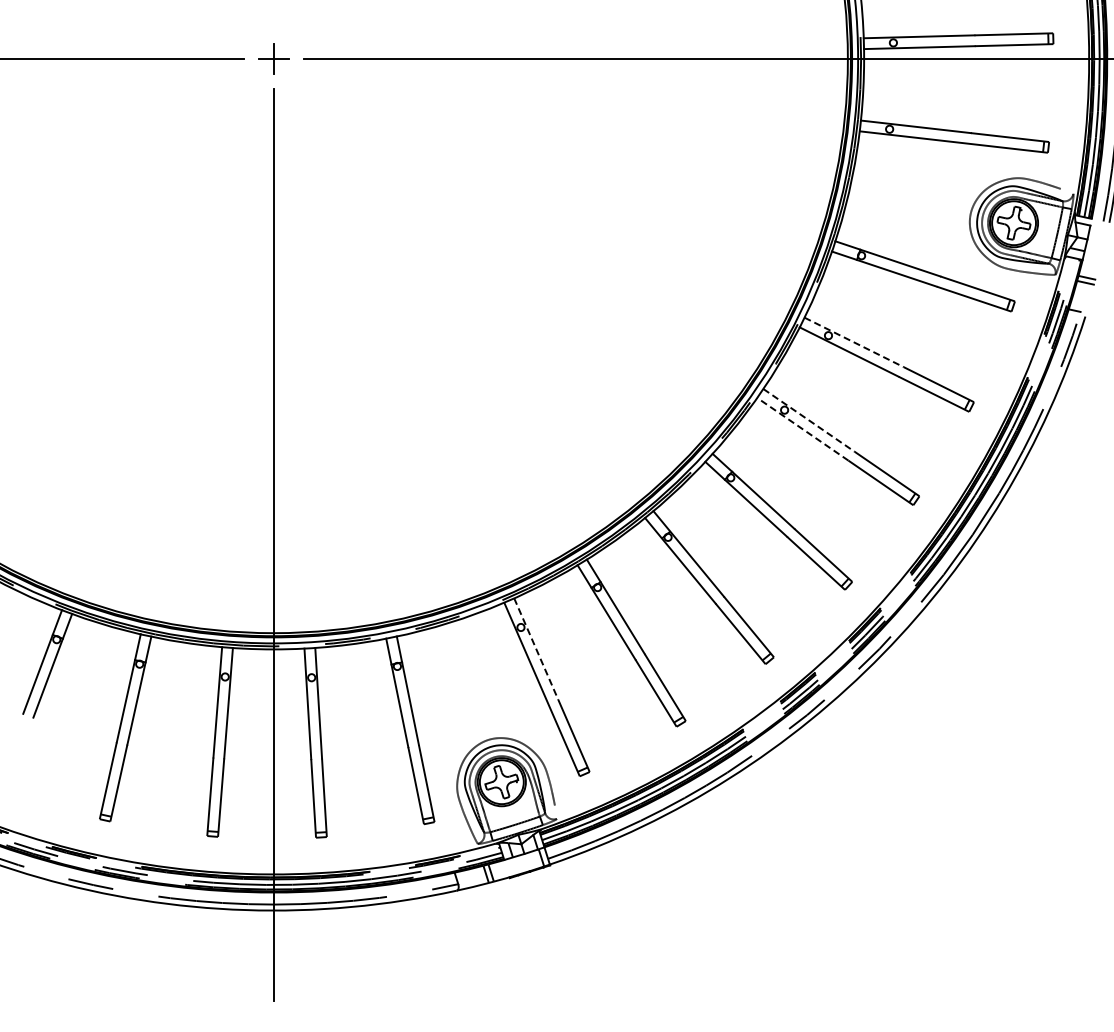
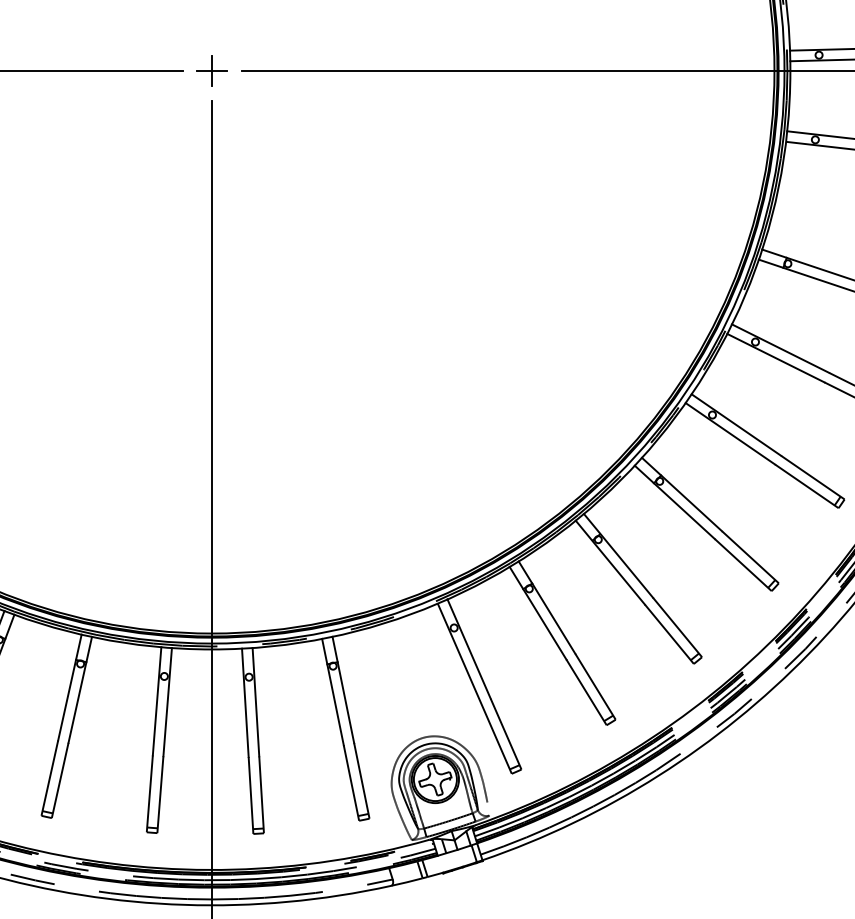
line: (854, 342) -> (780, 348), dashed -> solid
line: (809, 420) -> (736, 425), dashed -> solid
line: (802, 429) -> (730, 433), dashed -> solid
line: (536, 649) -> (469, 649), dashed -> solid

